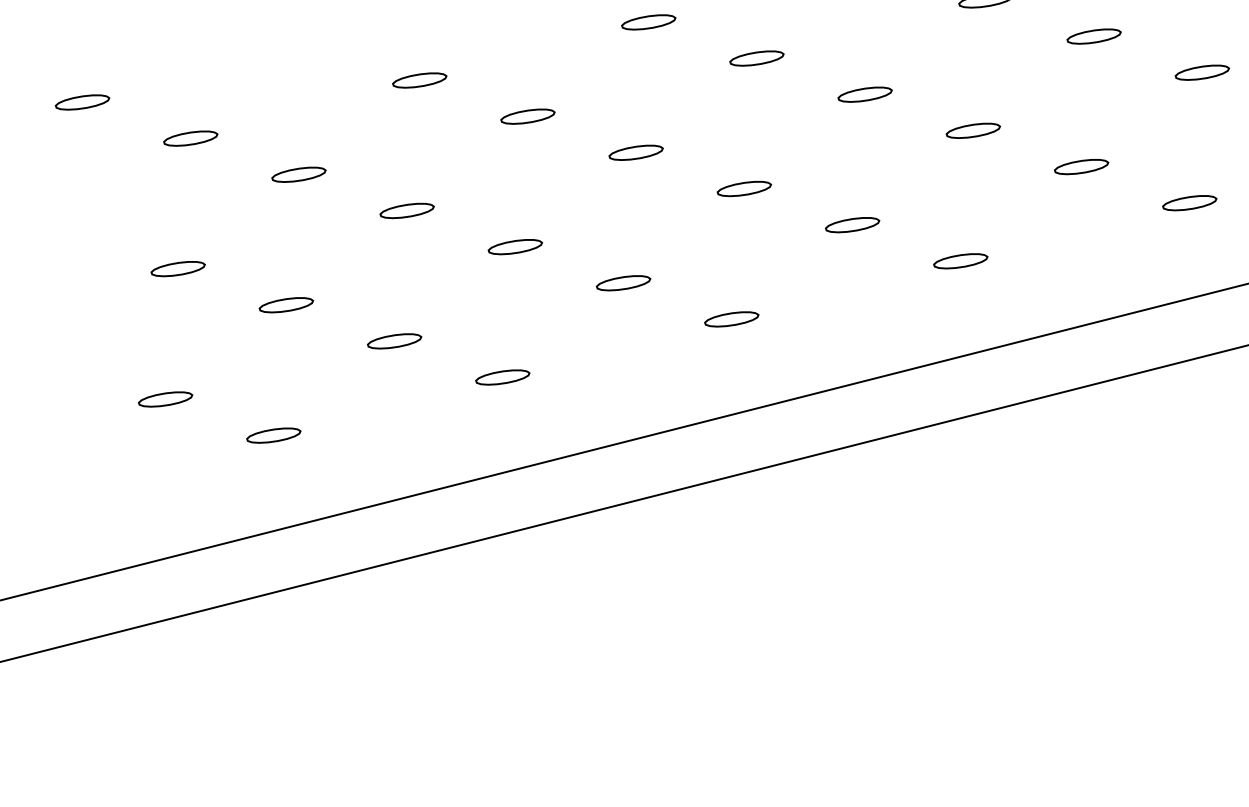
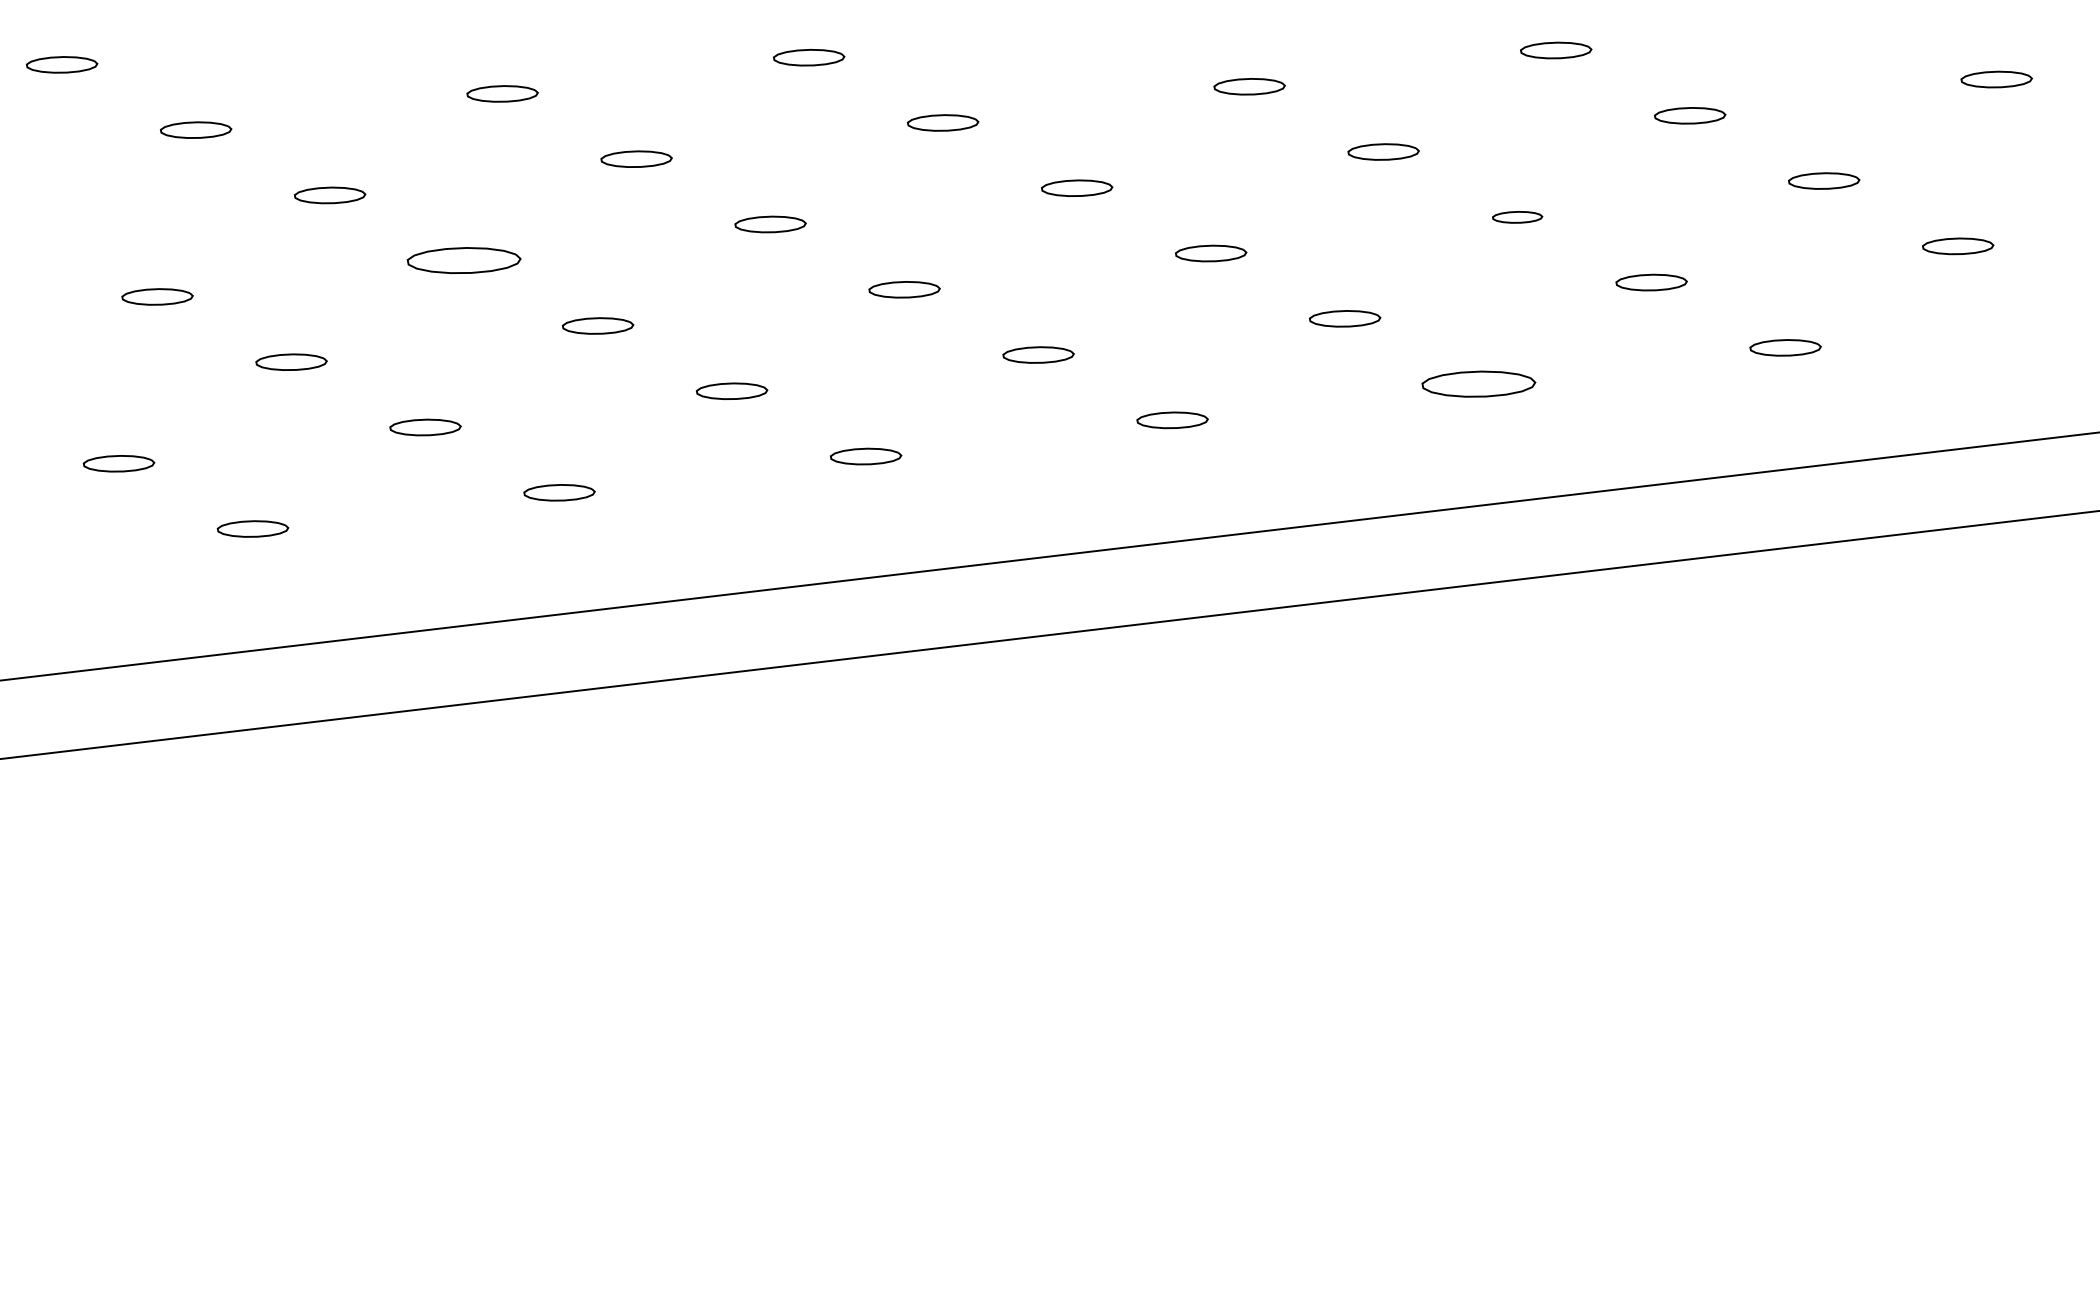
part: (1202, 72) -> (1517, 217), size x0.7
part: (1190, 202) -> (1479, 383), size x1.6
part: (406, 210) -> (463, 260), size x1.6

